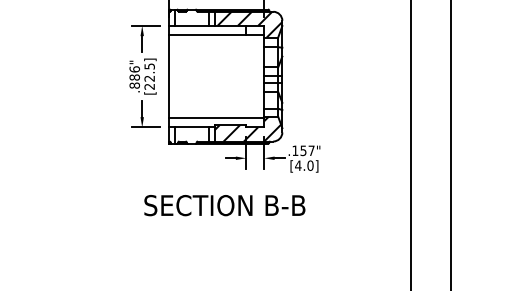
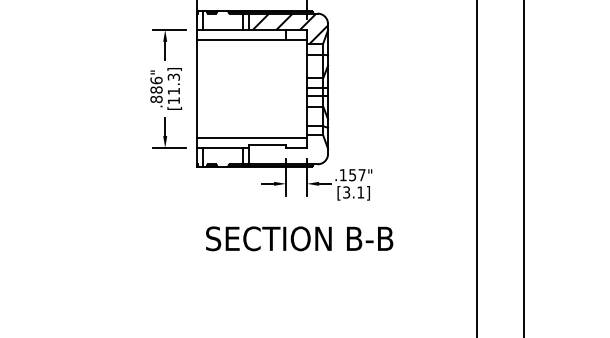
text: (149, 76) -> (173, 88), [22.5] -> [11.3]
hatch: (247, 128) -> (287, 149), removed
text: (304, 165) -> (353, 192), [4.0] -> [3.1]
text: (224, 205) -> (299, 238), moved

